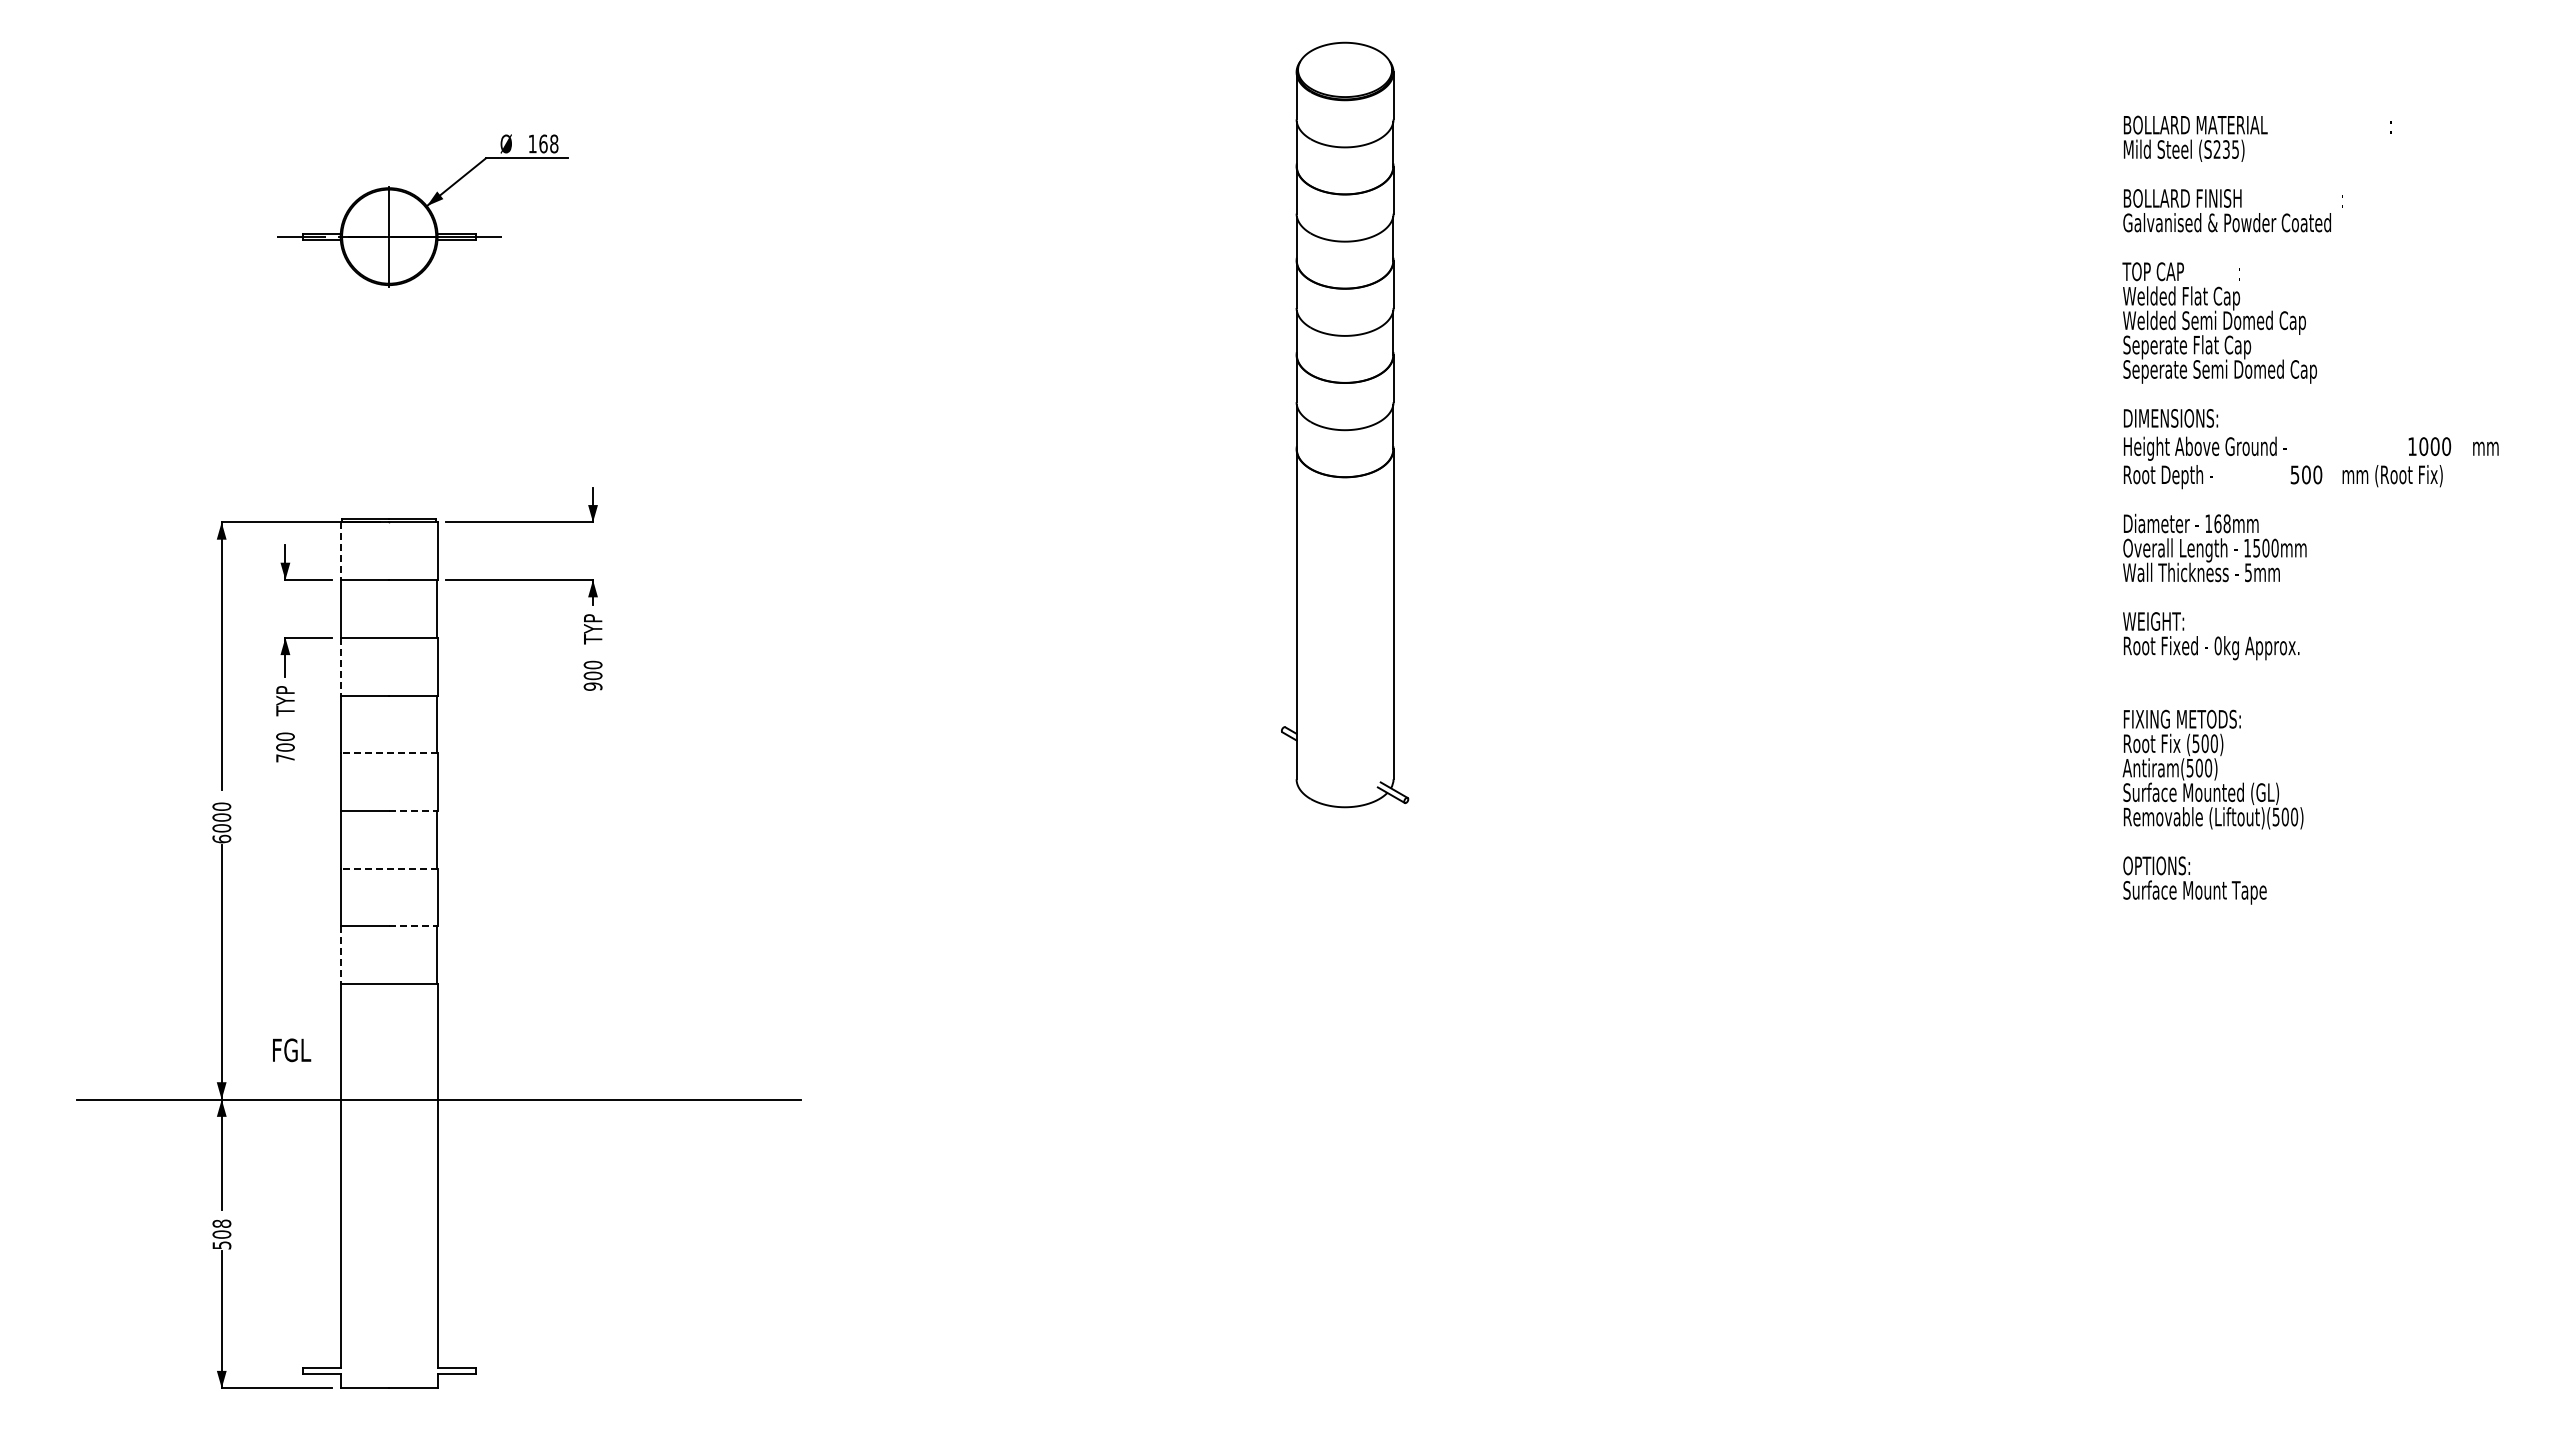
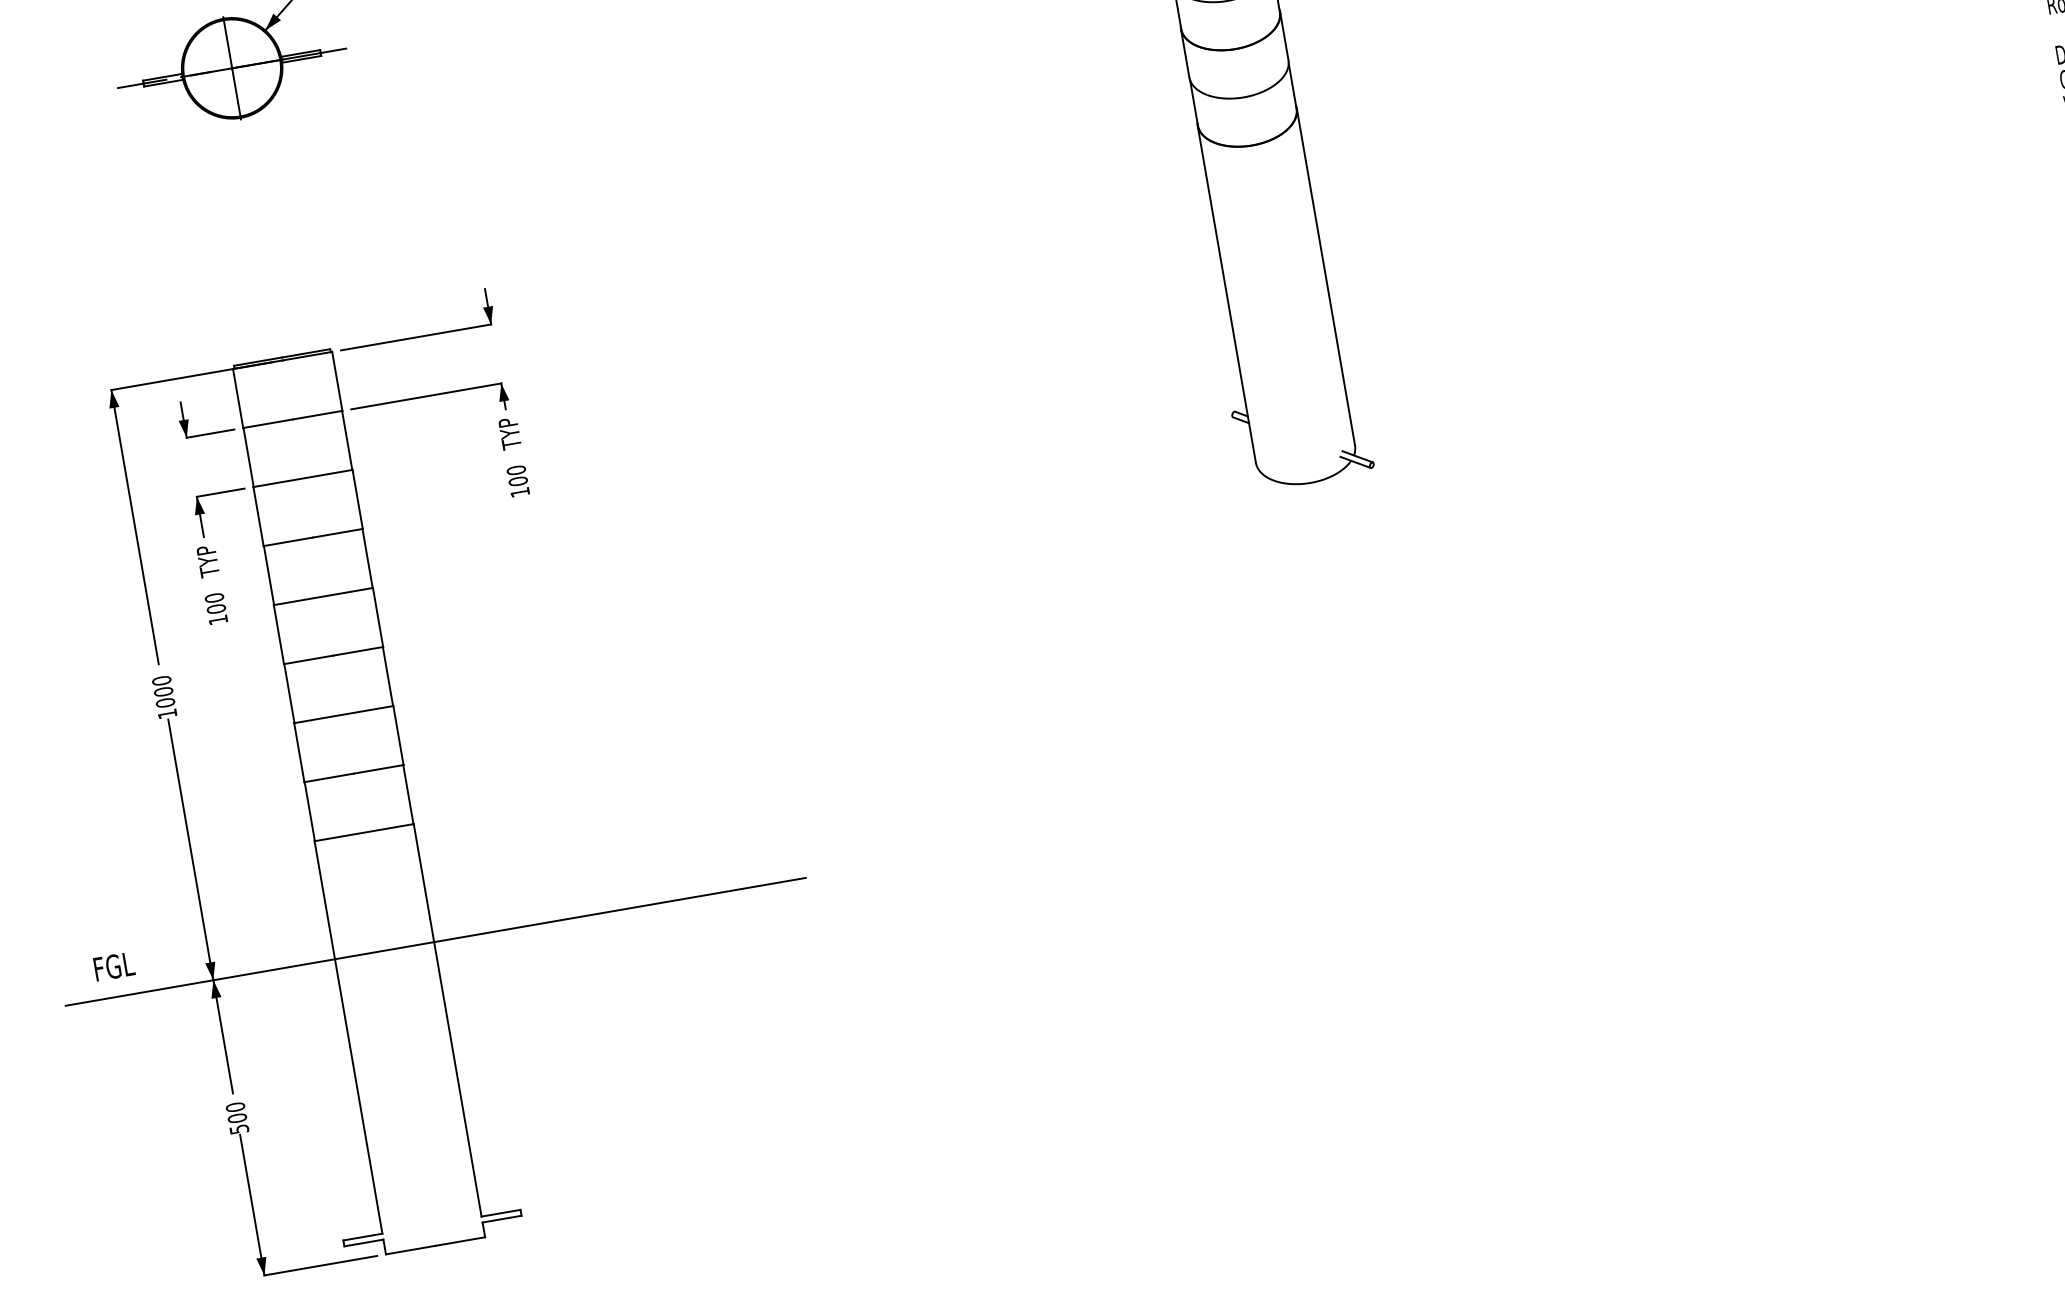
line: (340, 551) -> (238, 398), dashed -> solid
line: (340, 666) -> (258, 516), dashed -> solid
text: (592, 686) -> (519, 492), 900 -> 100
line: (388, 753) -> (322, 596), dashed -> solid
text: (285, 758) -> (218, 620), 700 -> 100
line: (413, 810) -> (358, 650), dashed -> solid
text: (221, 838) -> (167, 713), 6000 -> 1000
line: (388, 868) -> (343, 714), dashed -> solid
line: (413, 926) -> (378, 769), dashed -> solid
line: (340, 955) -> (309, 811), dashed -> solid
text: (292, 1050) -> (114, 966), moved
text: (221, 1223) -> (235, 1107), 508 -> 500

